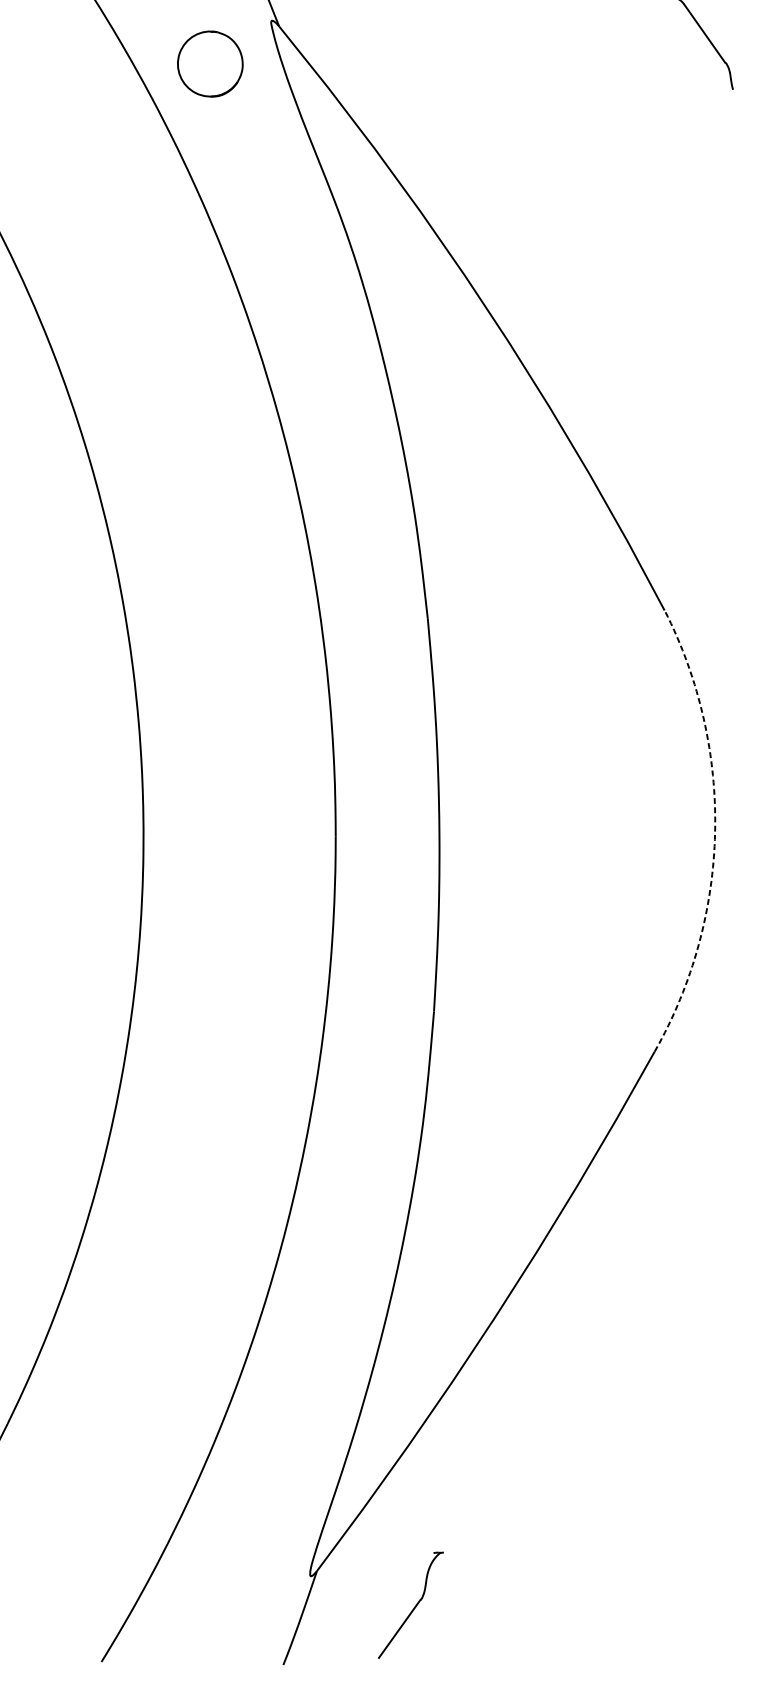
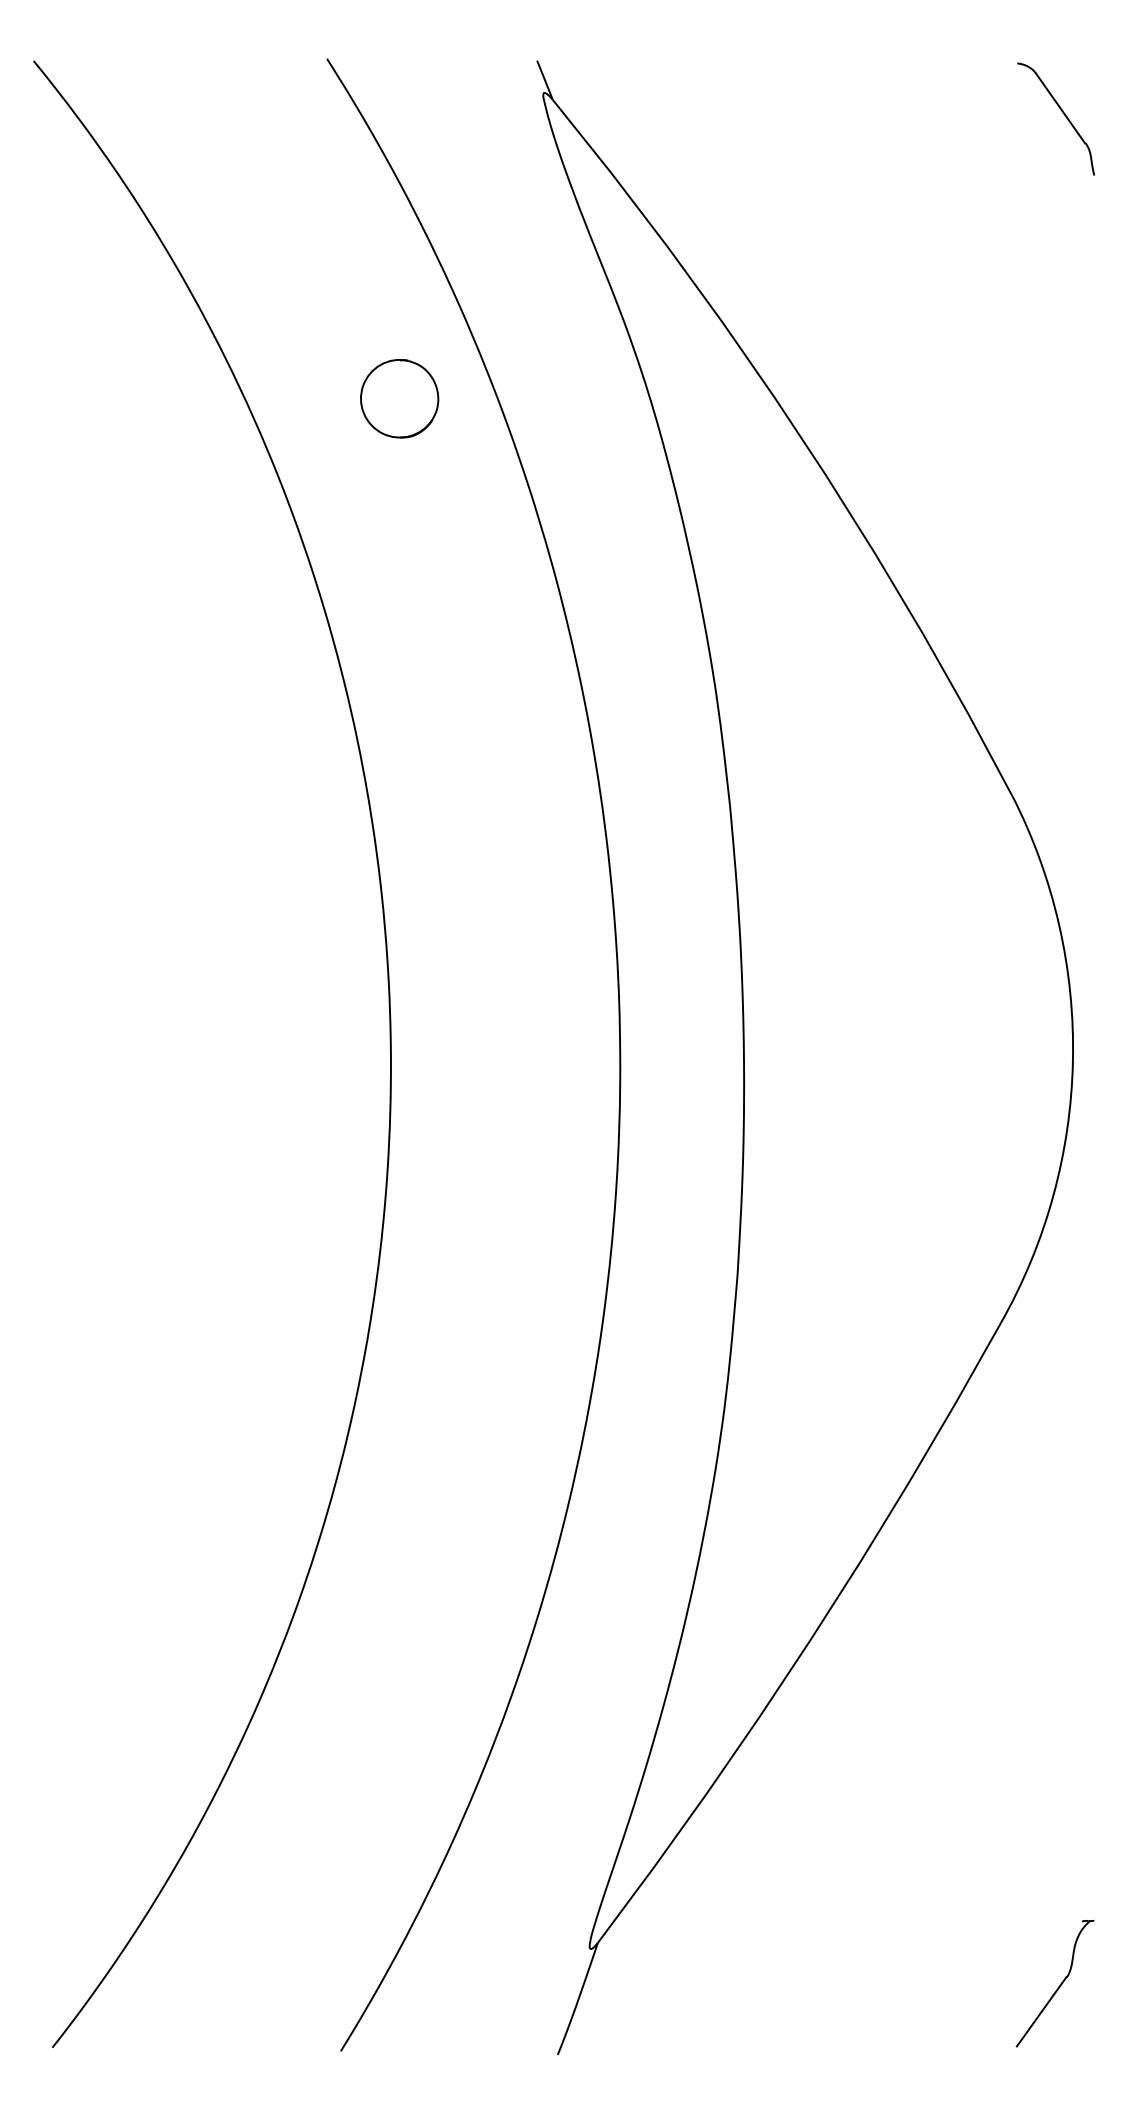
part: (210, 63) -> (399, 398), moved
arc: (714, 832) -> (1072, 1061), dashed -> solid
part: (410, 1605) -> (1054, 1983), moved

